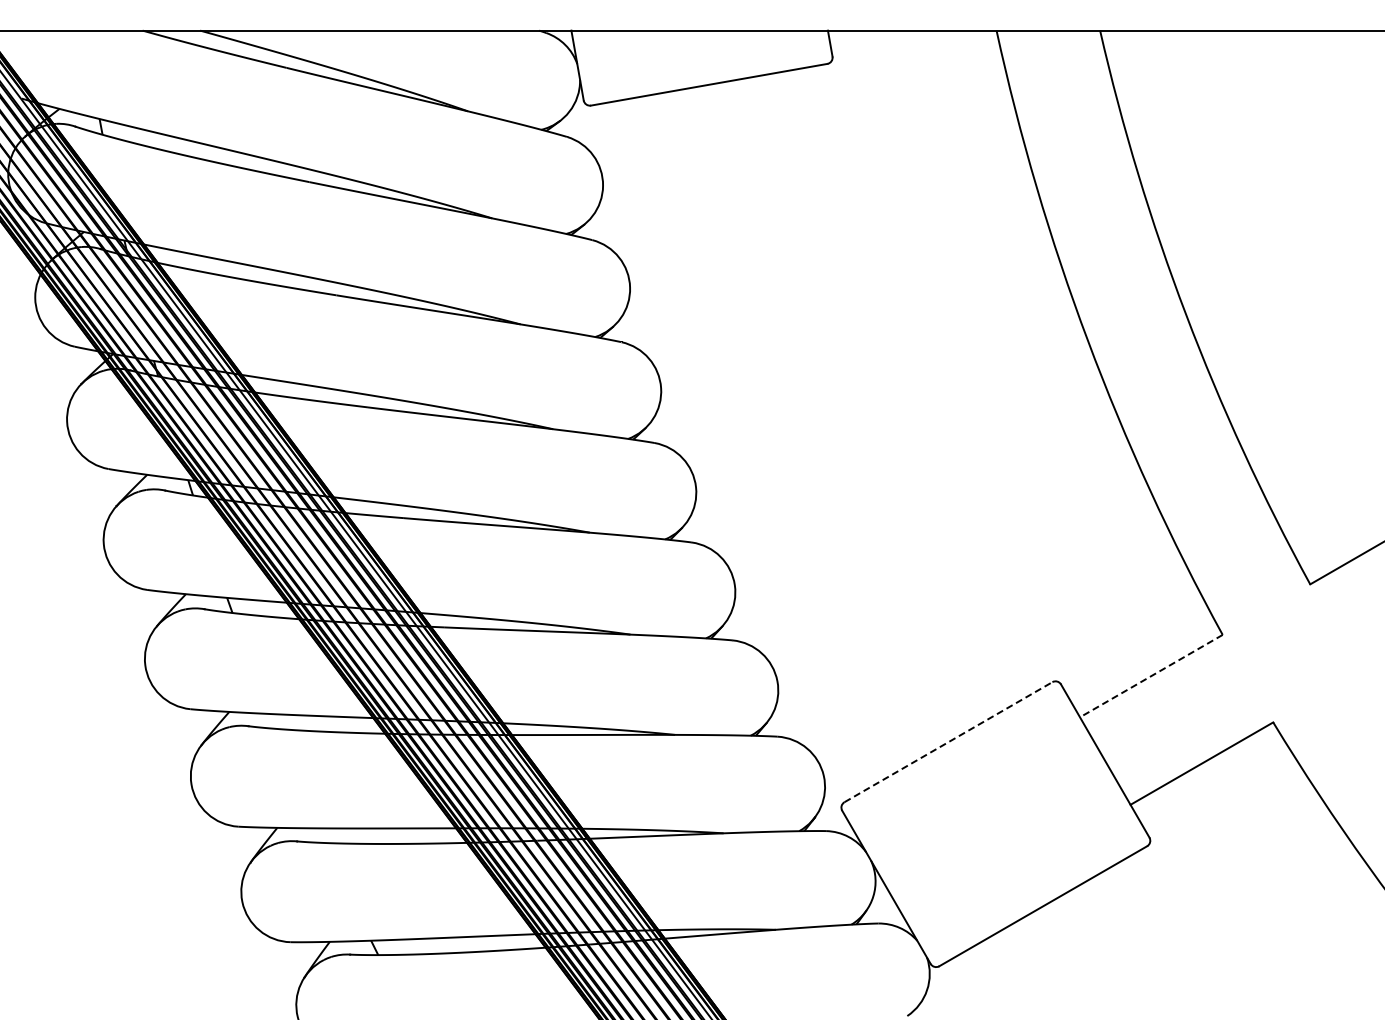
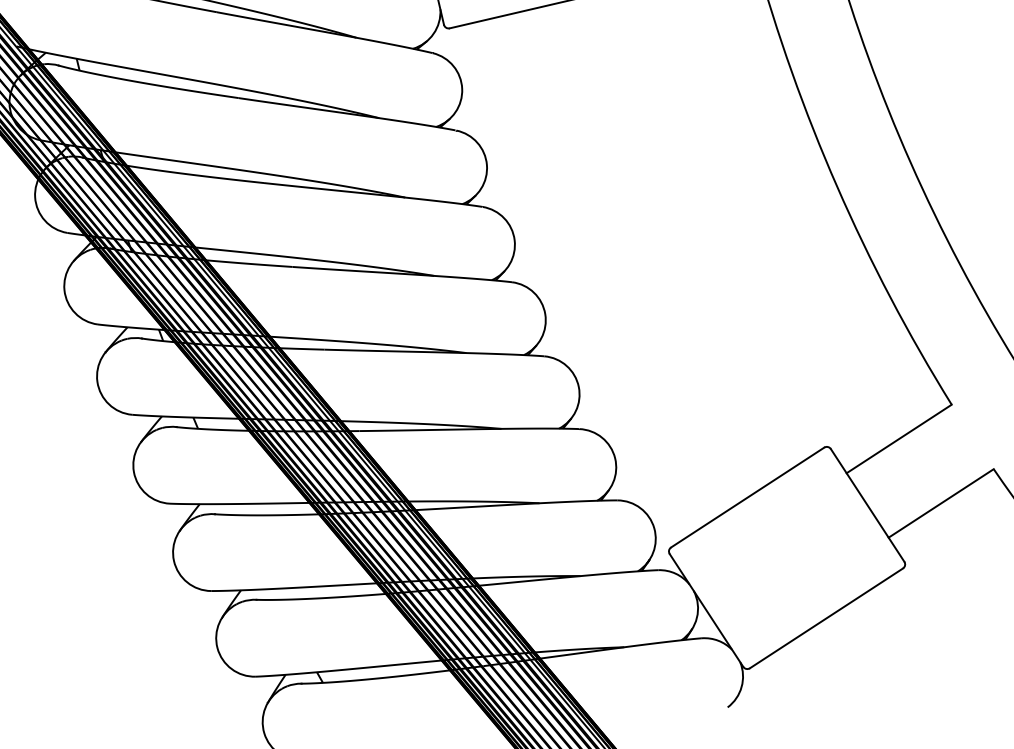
line: (1150, 676) -> (898, 439), dashed -> solid
line: (948, 741) -> (747, 497), dashed -> solid

